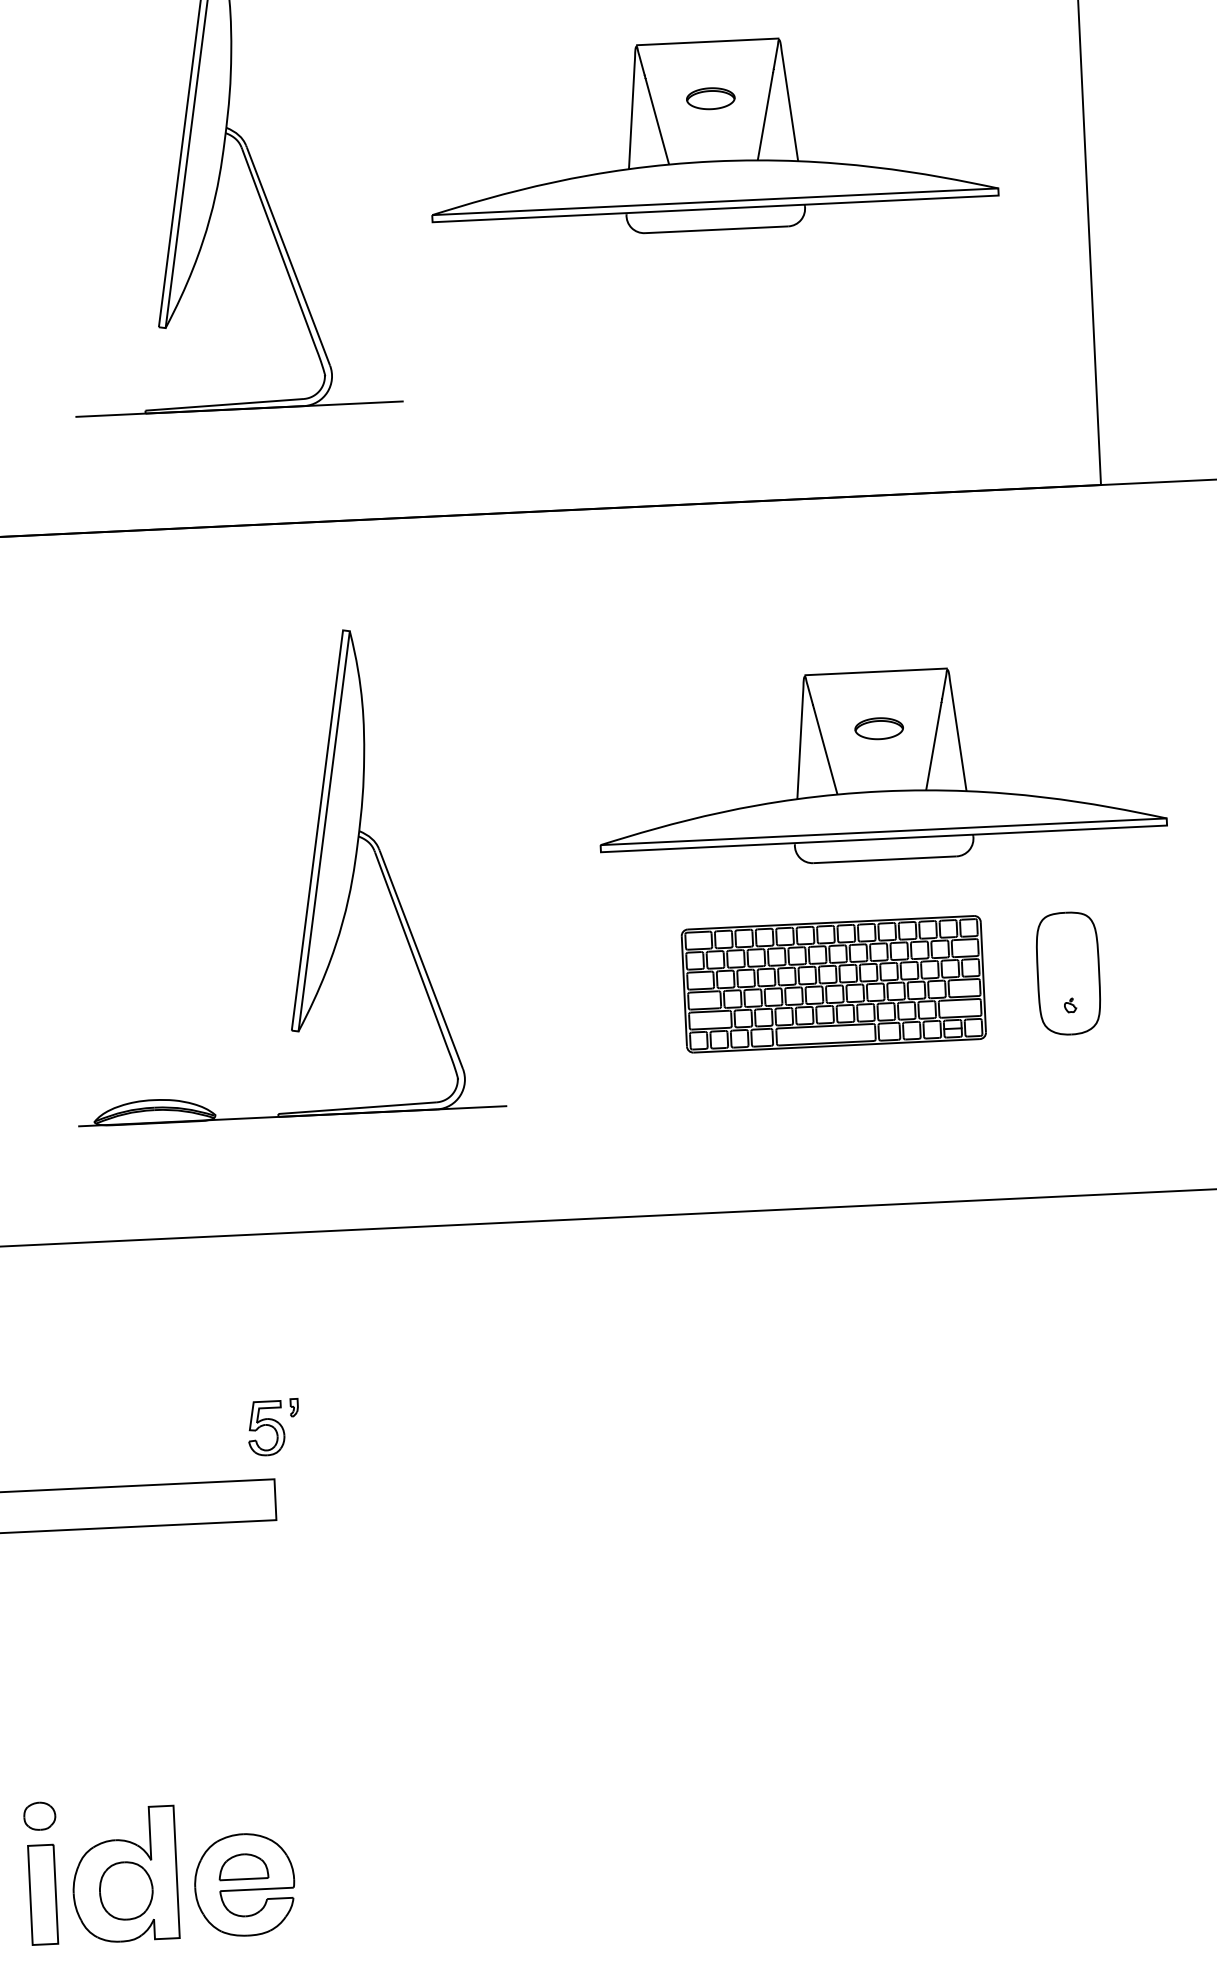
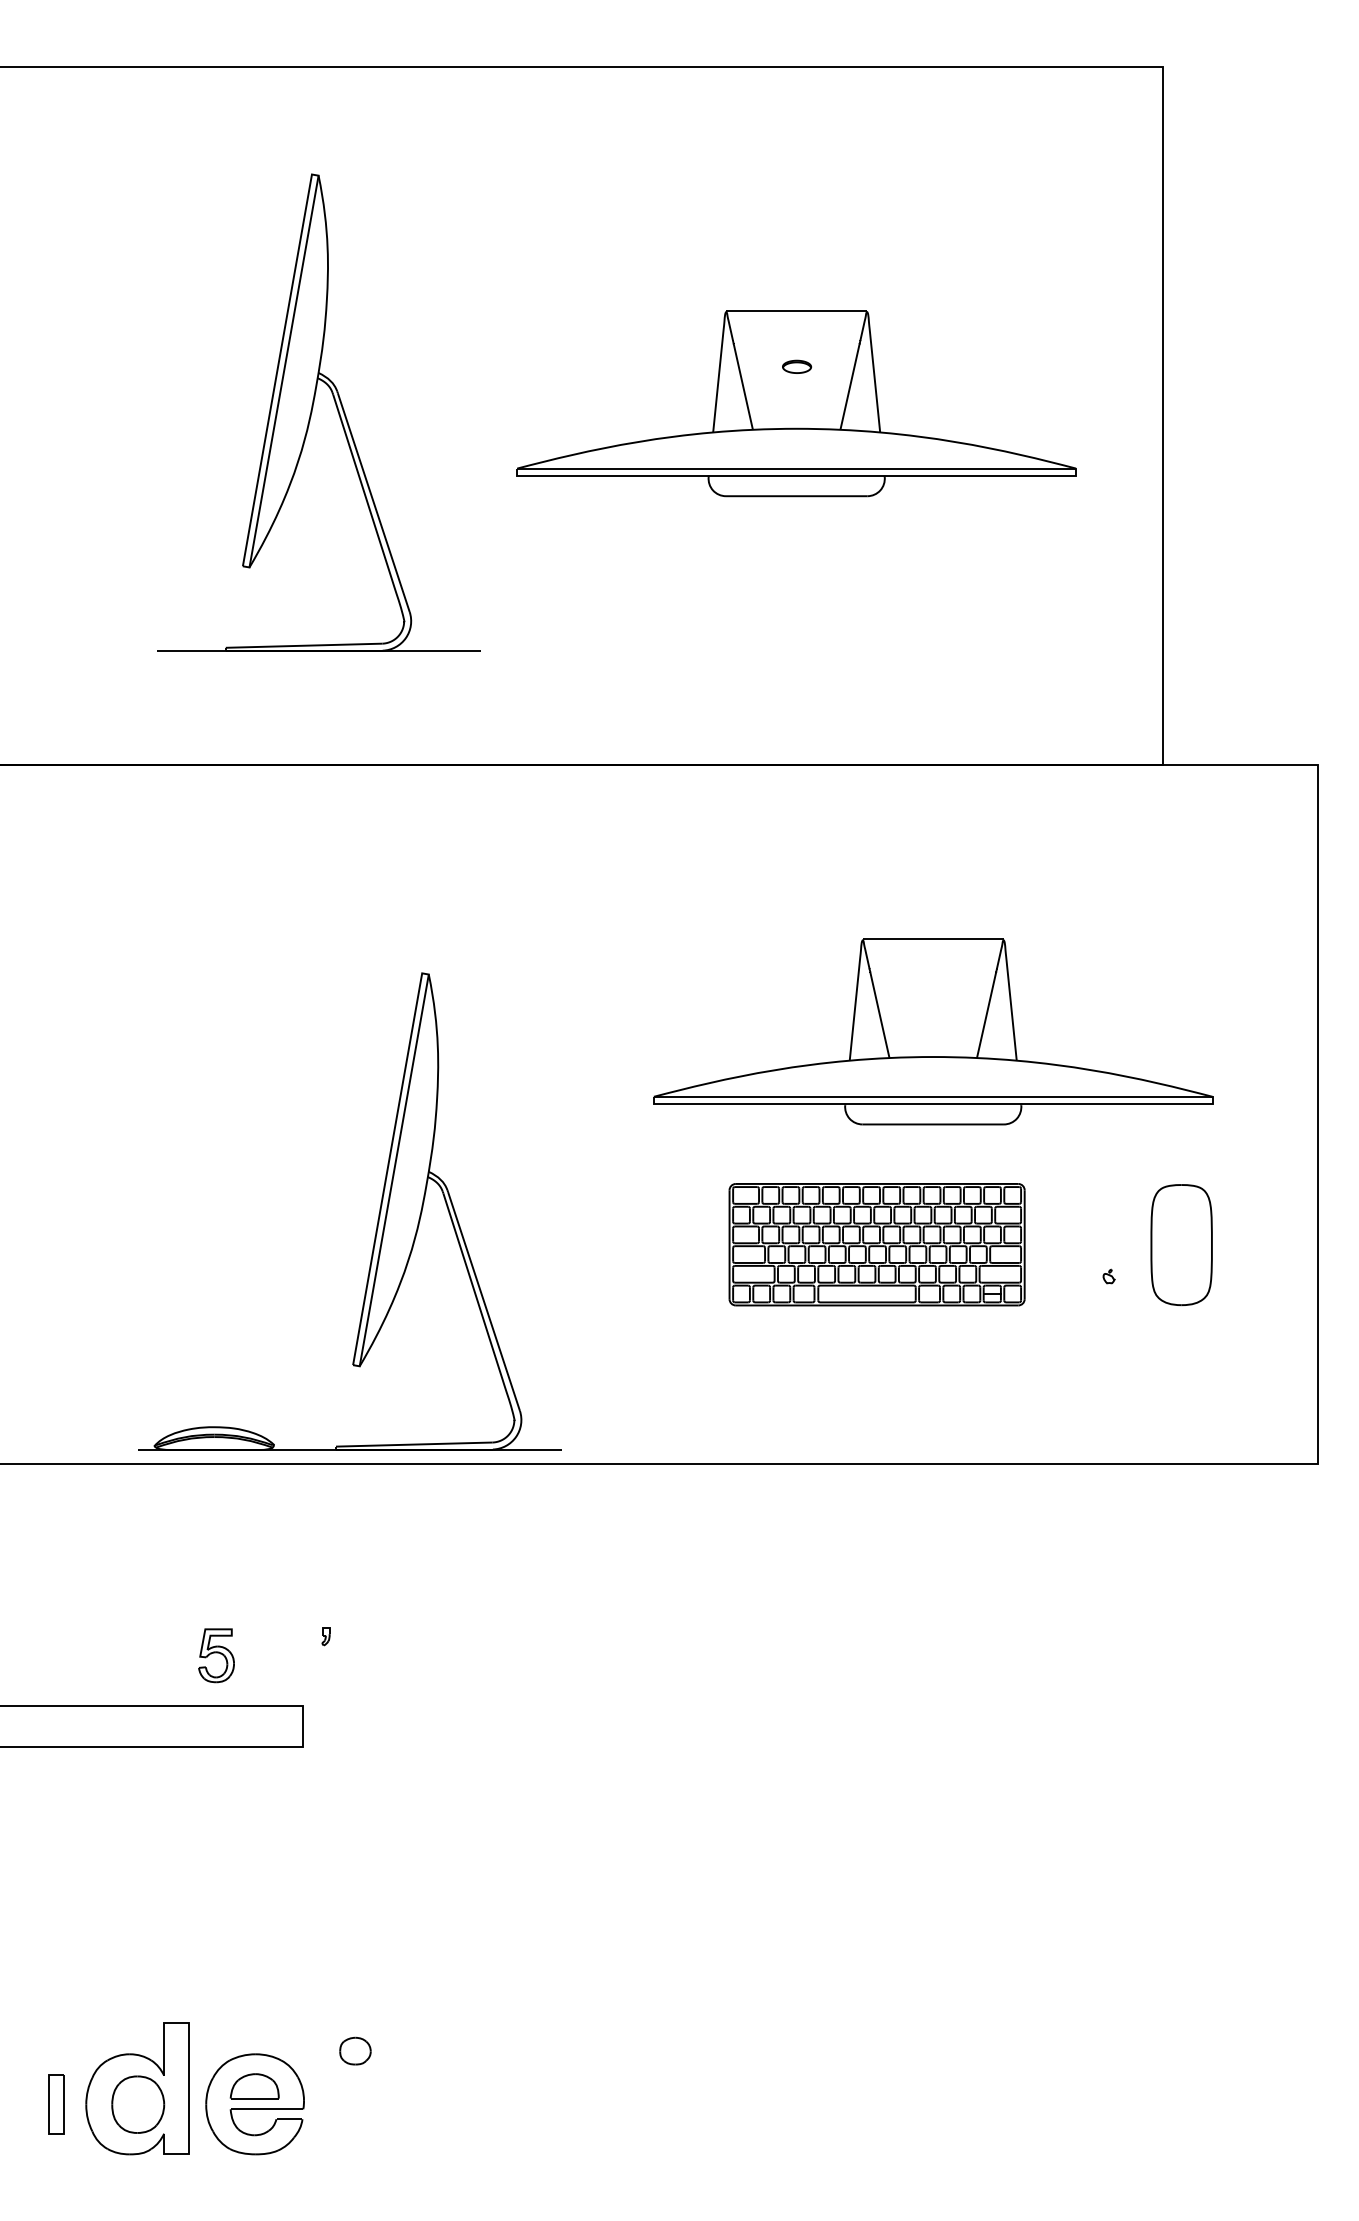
part: (710, 98) -> (796, 366), size x0.6
part: (879, 728) -> (933, 994), removed
part: (310, 875) -> (378, 1213), moved
part: (1068, 974) -> (1181, 1245), moved
part: (266, 1428) -> (216, 1655), moved
part: (39, 1815) -> (355, 2050), moved
part: (43, 1894) -> (56, 2104), size x0.6

